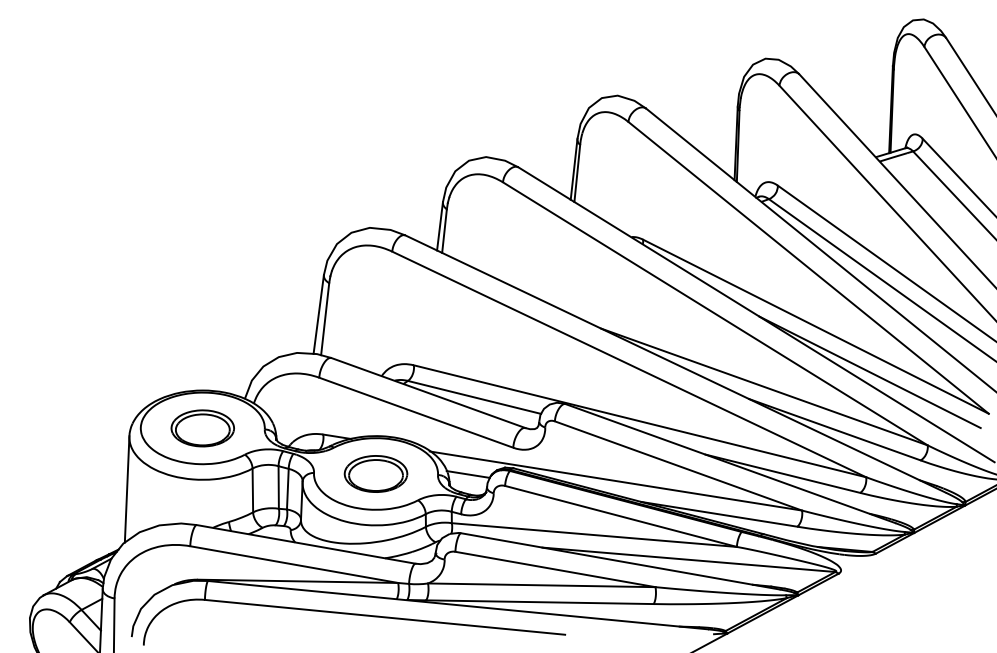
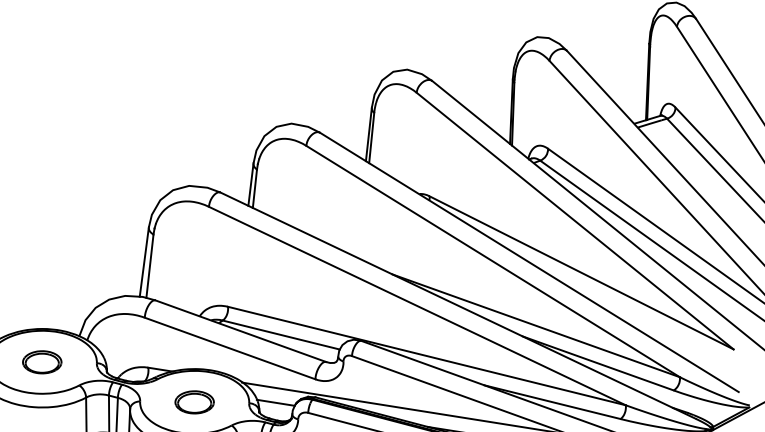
line: (869, 372) -> (628, 313), removed
part: (202, 428) -> (42, 362), size x0.7
part: (375, 473) -> (194, 401), size x0.7

